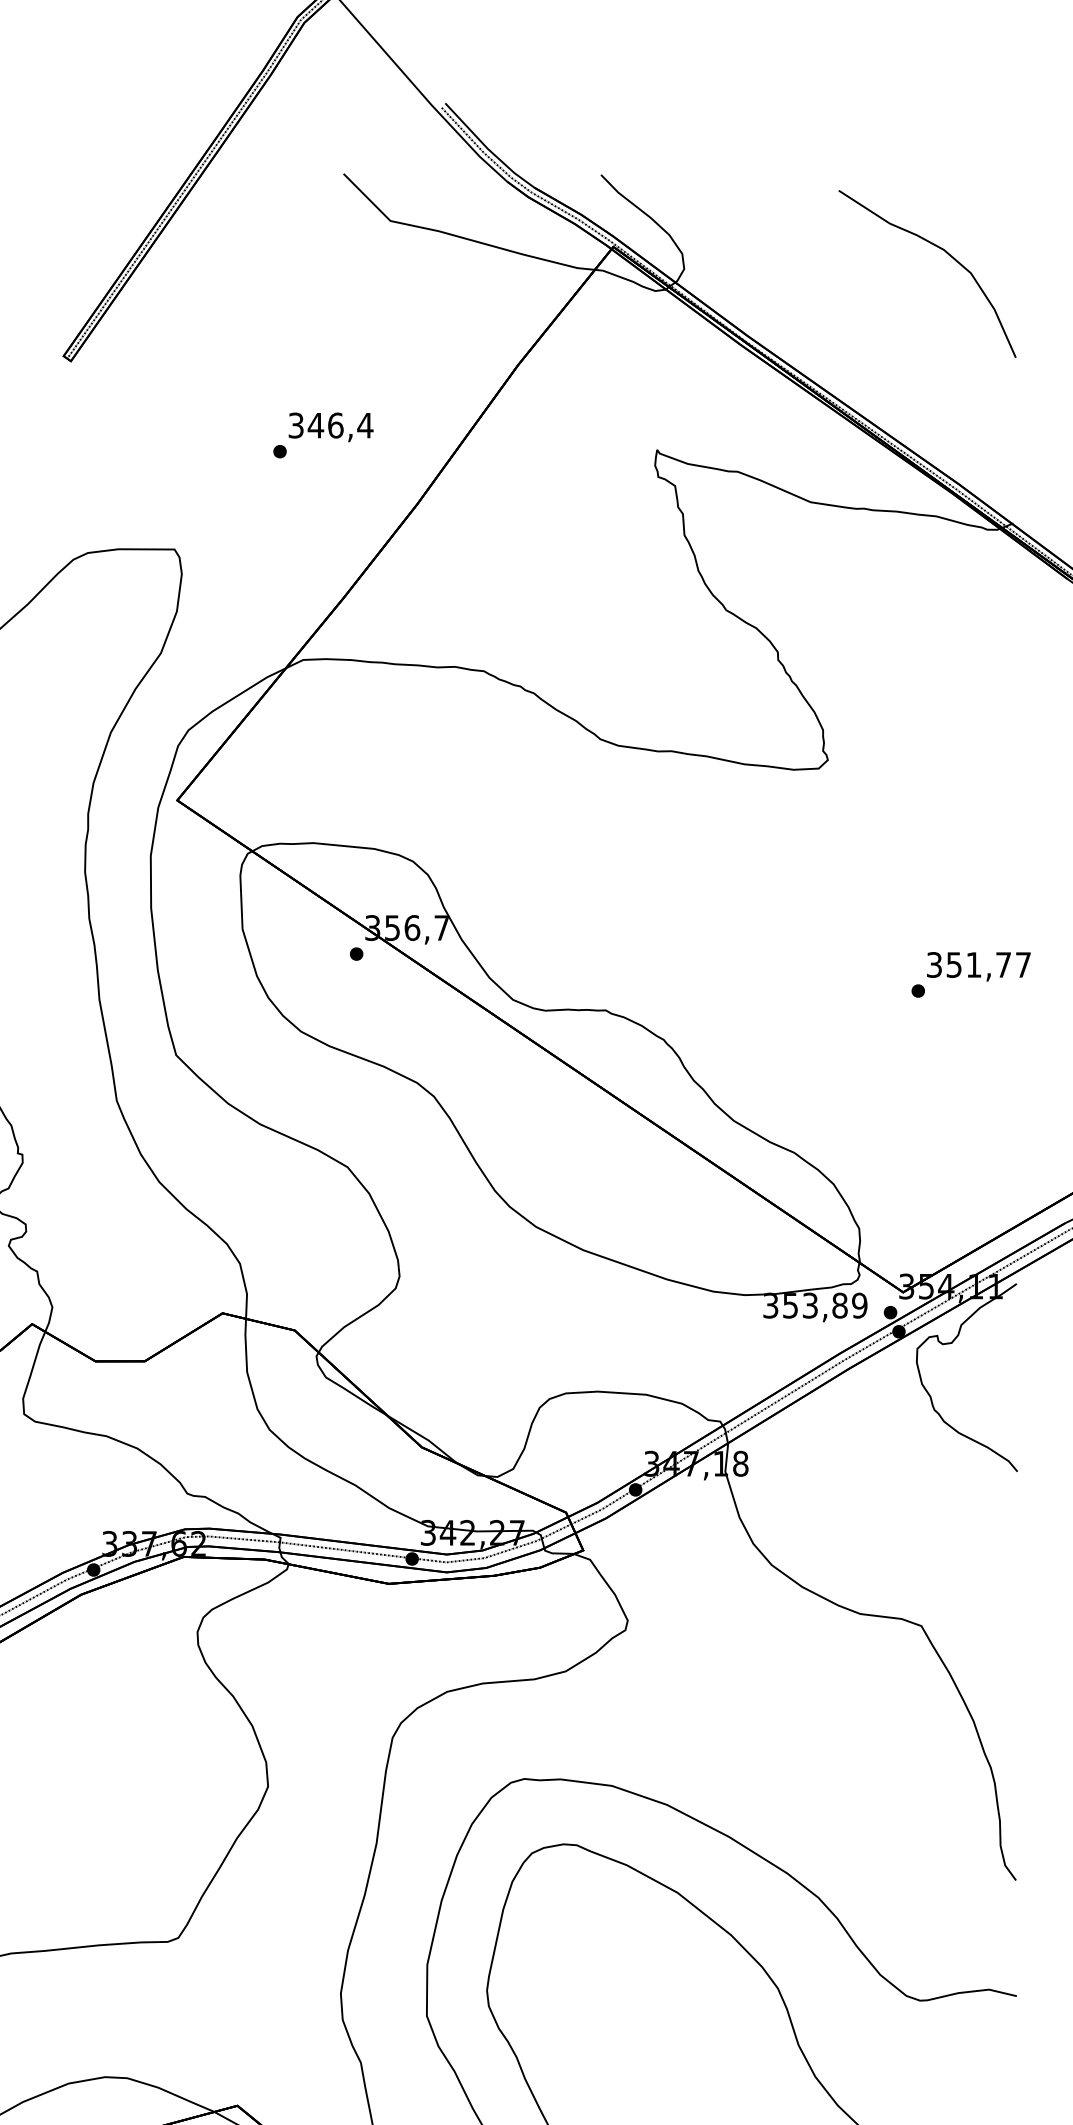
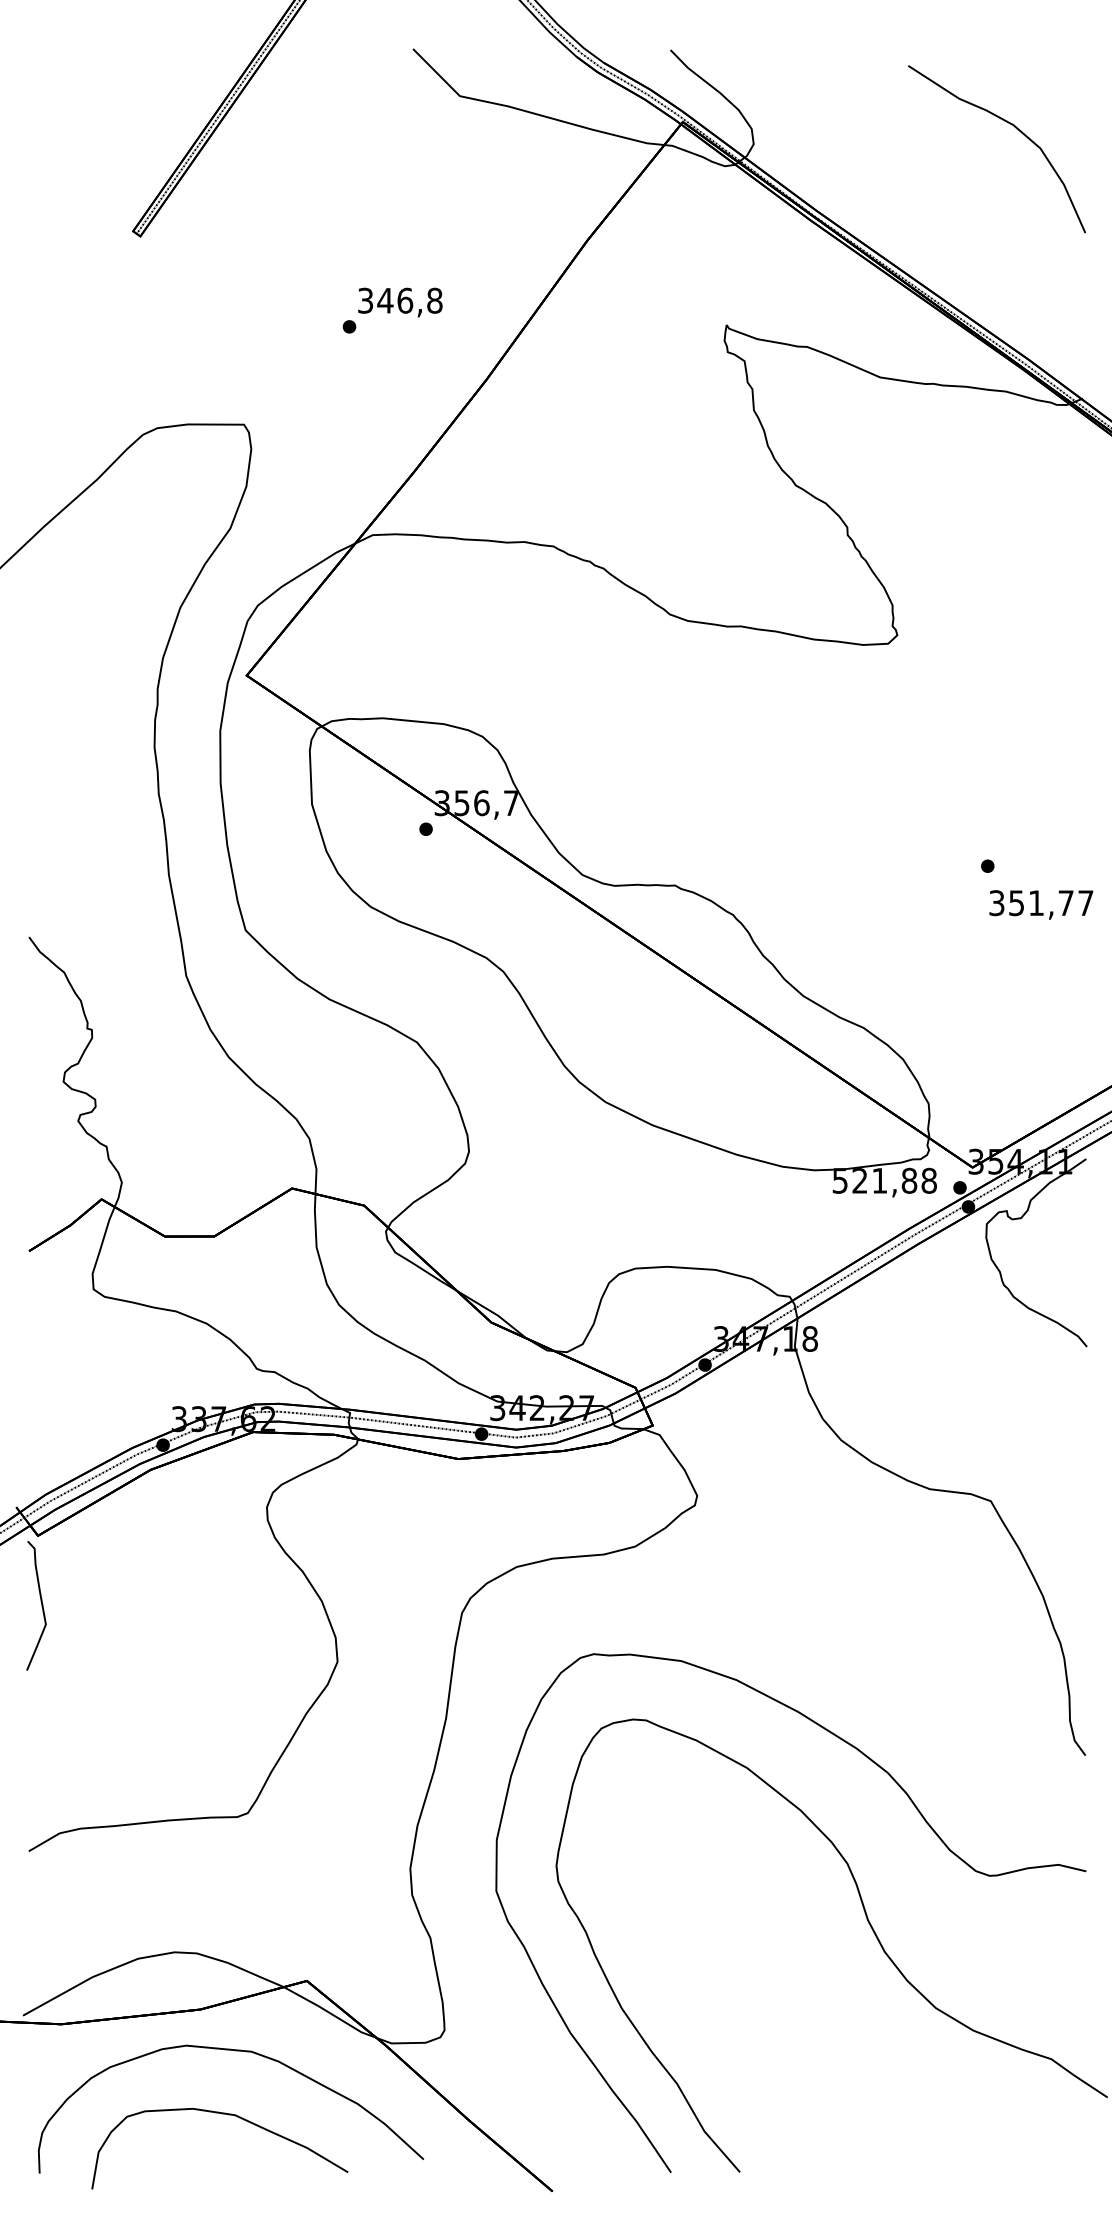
text: (365, 425) -> (434, 300), 346,4 -> 346,8
text: (979, 966) -> (1041, 904), moved
text: (815, 1305) -> (884, 1180), 353,89 -> 521,88

